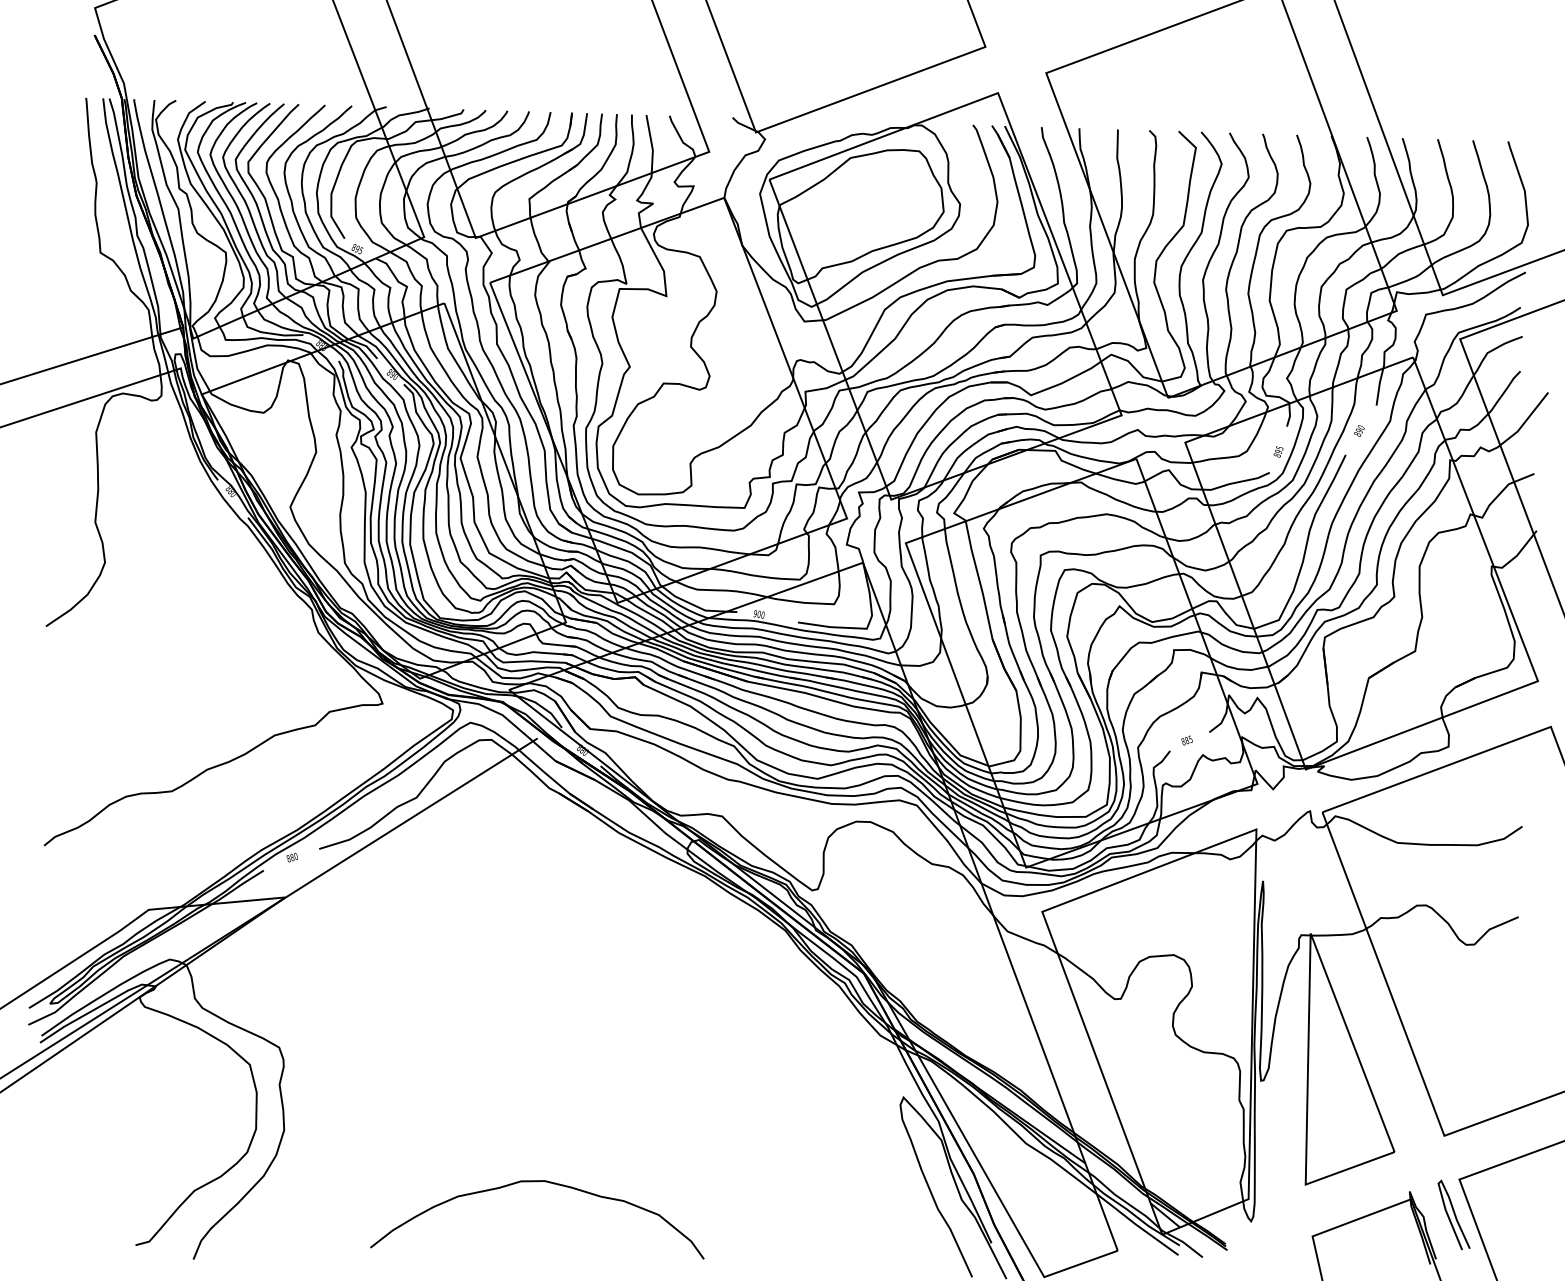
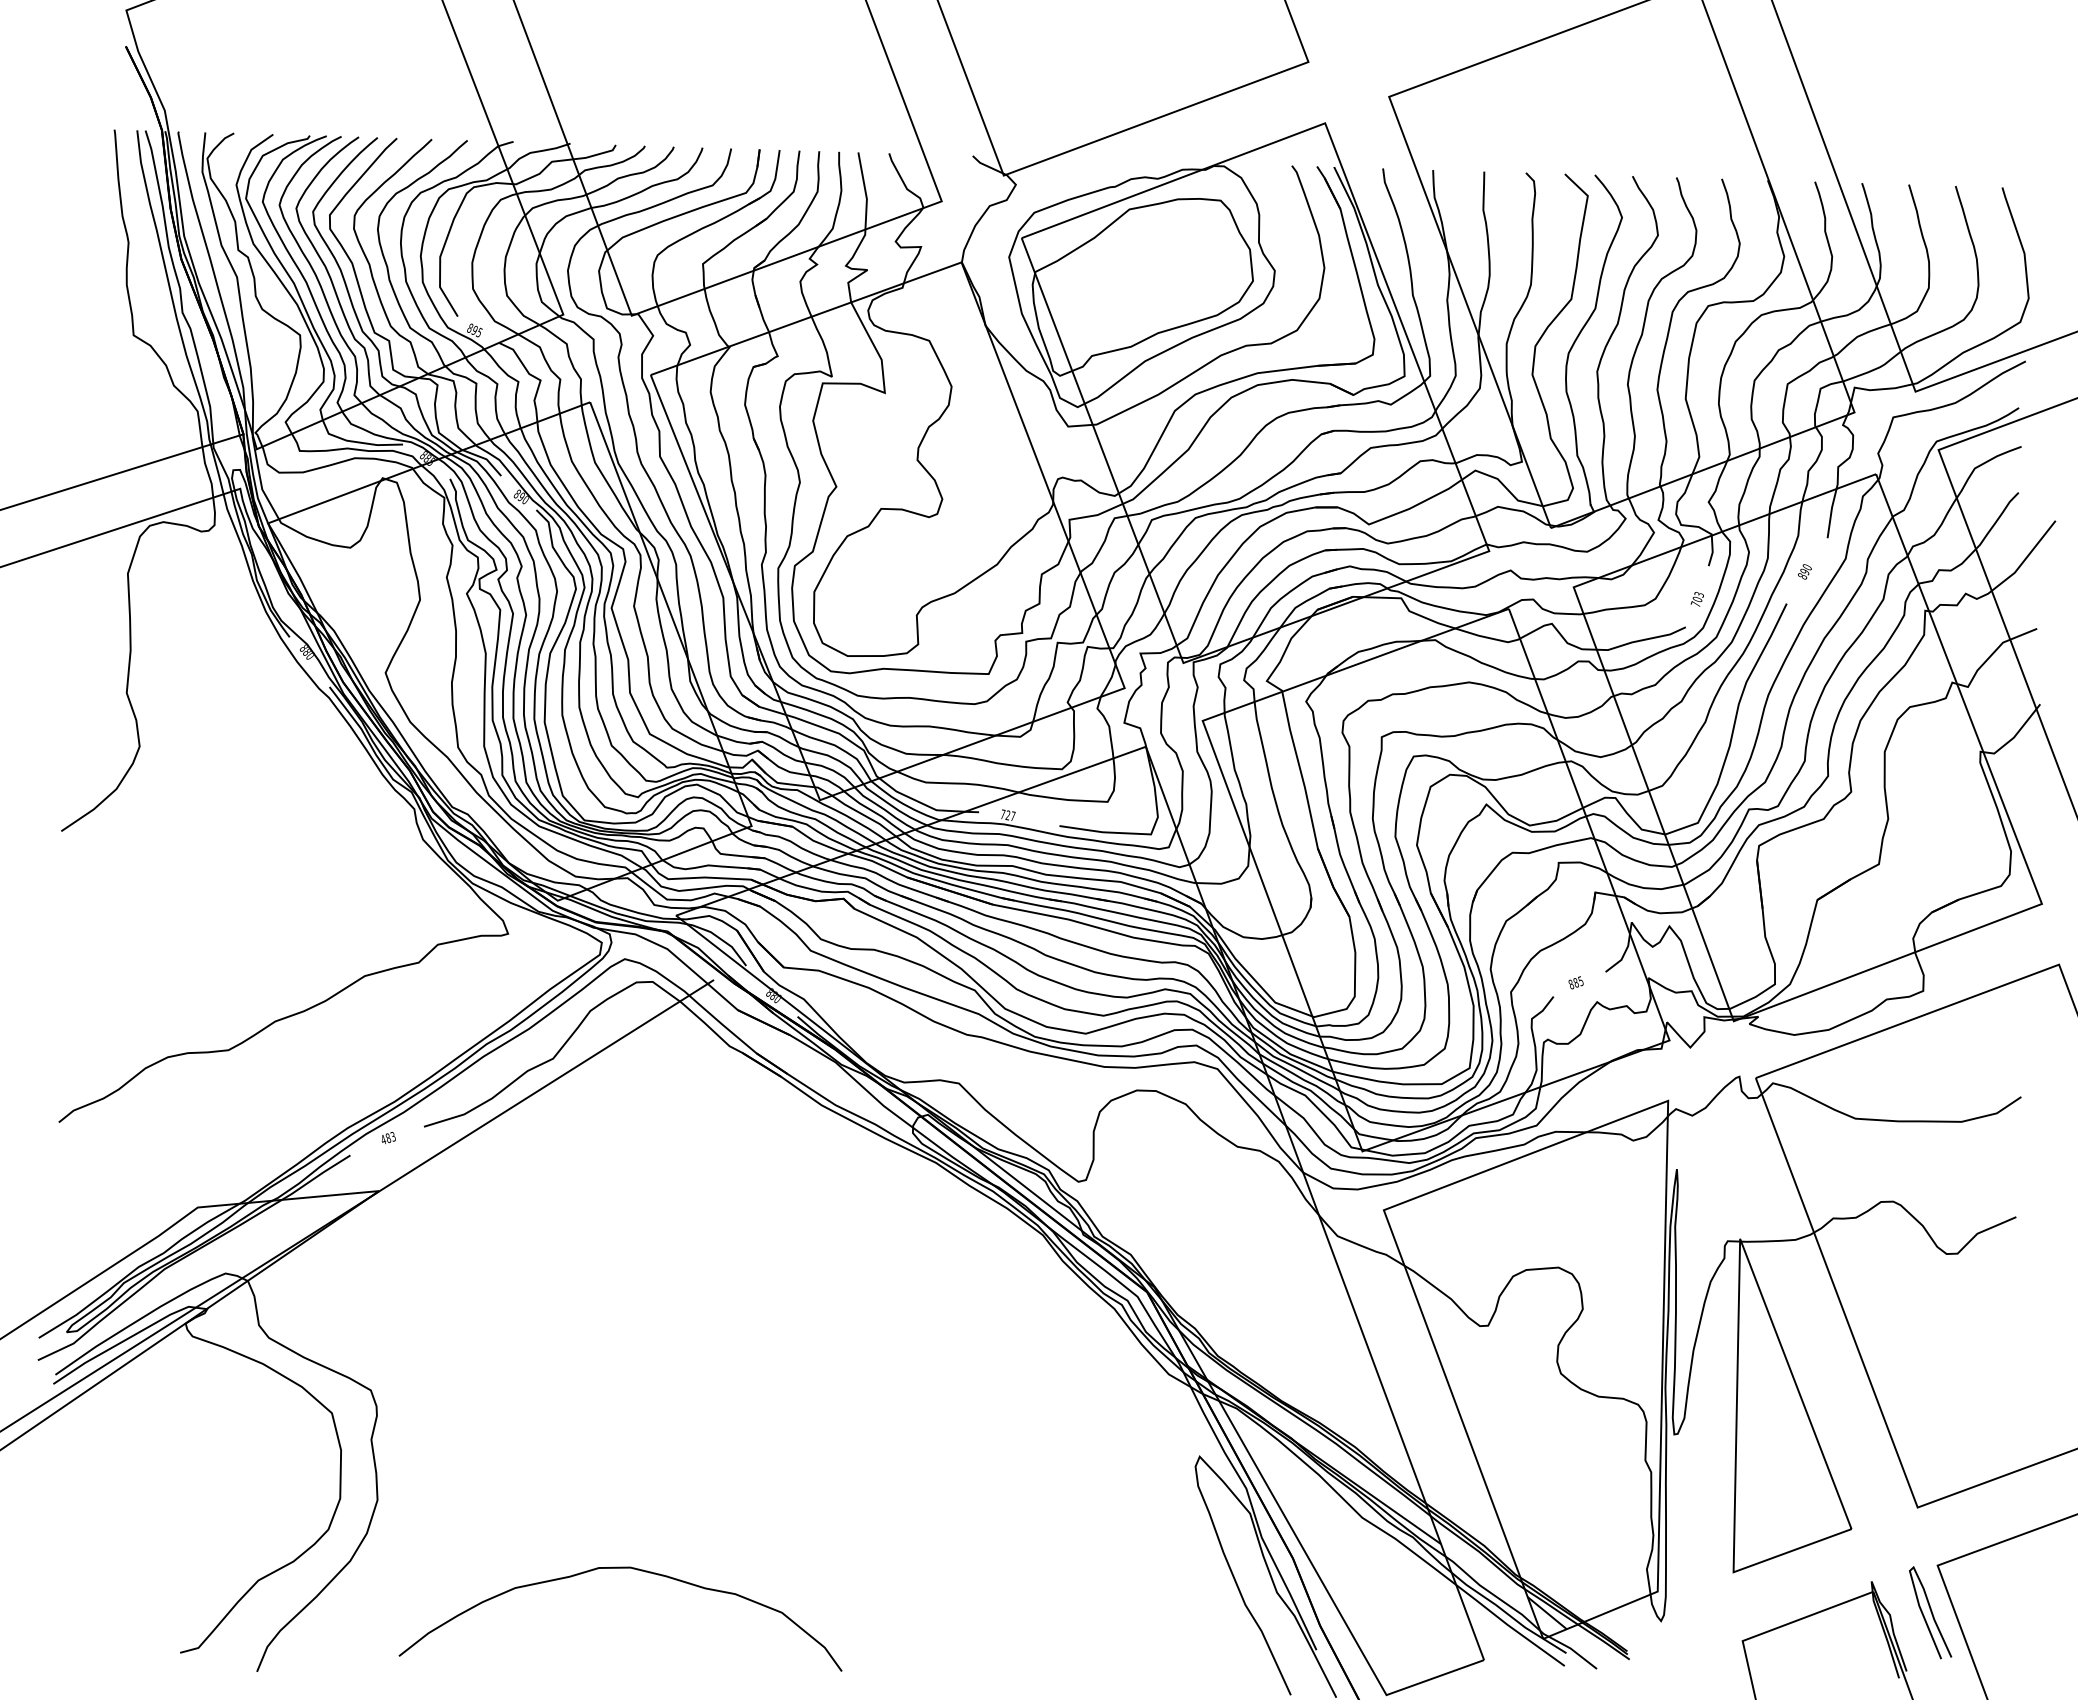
text: (1277, 451) -> (1696, 599), 895 -> 703
text: (758, 614) -> (1007, 815), 900 -> 727
text: (291, 857) -> (387, 1138), 880 -> 483
curve: (537, 1181) -> (620, 1568), moved

